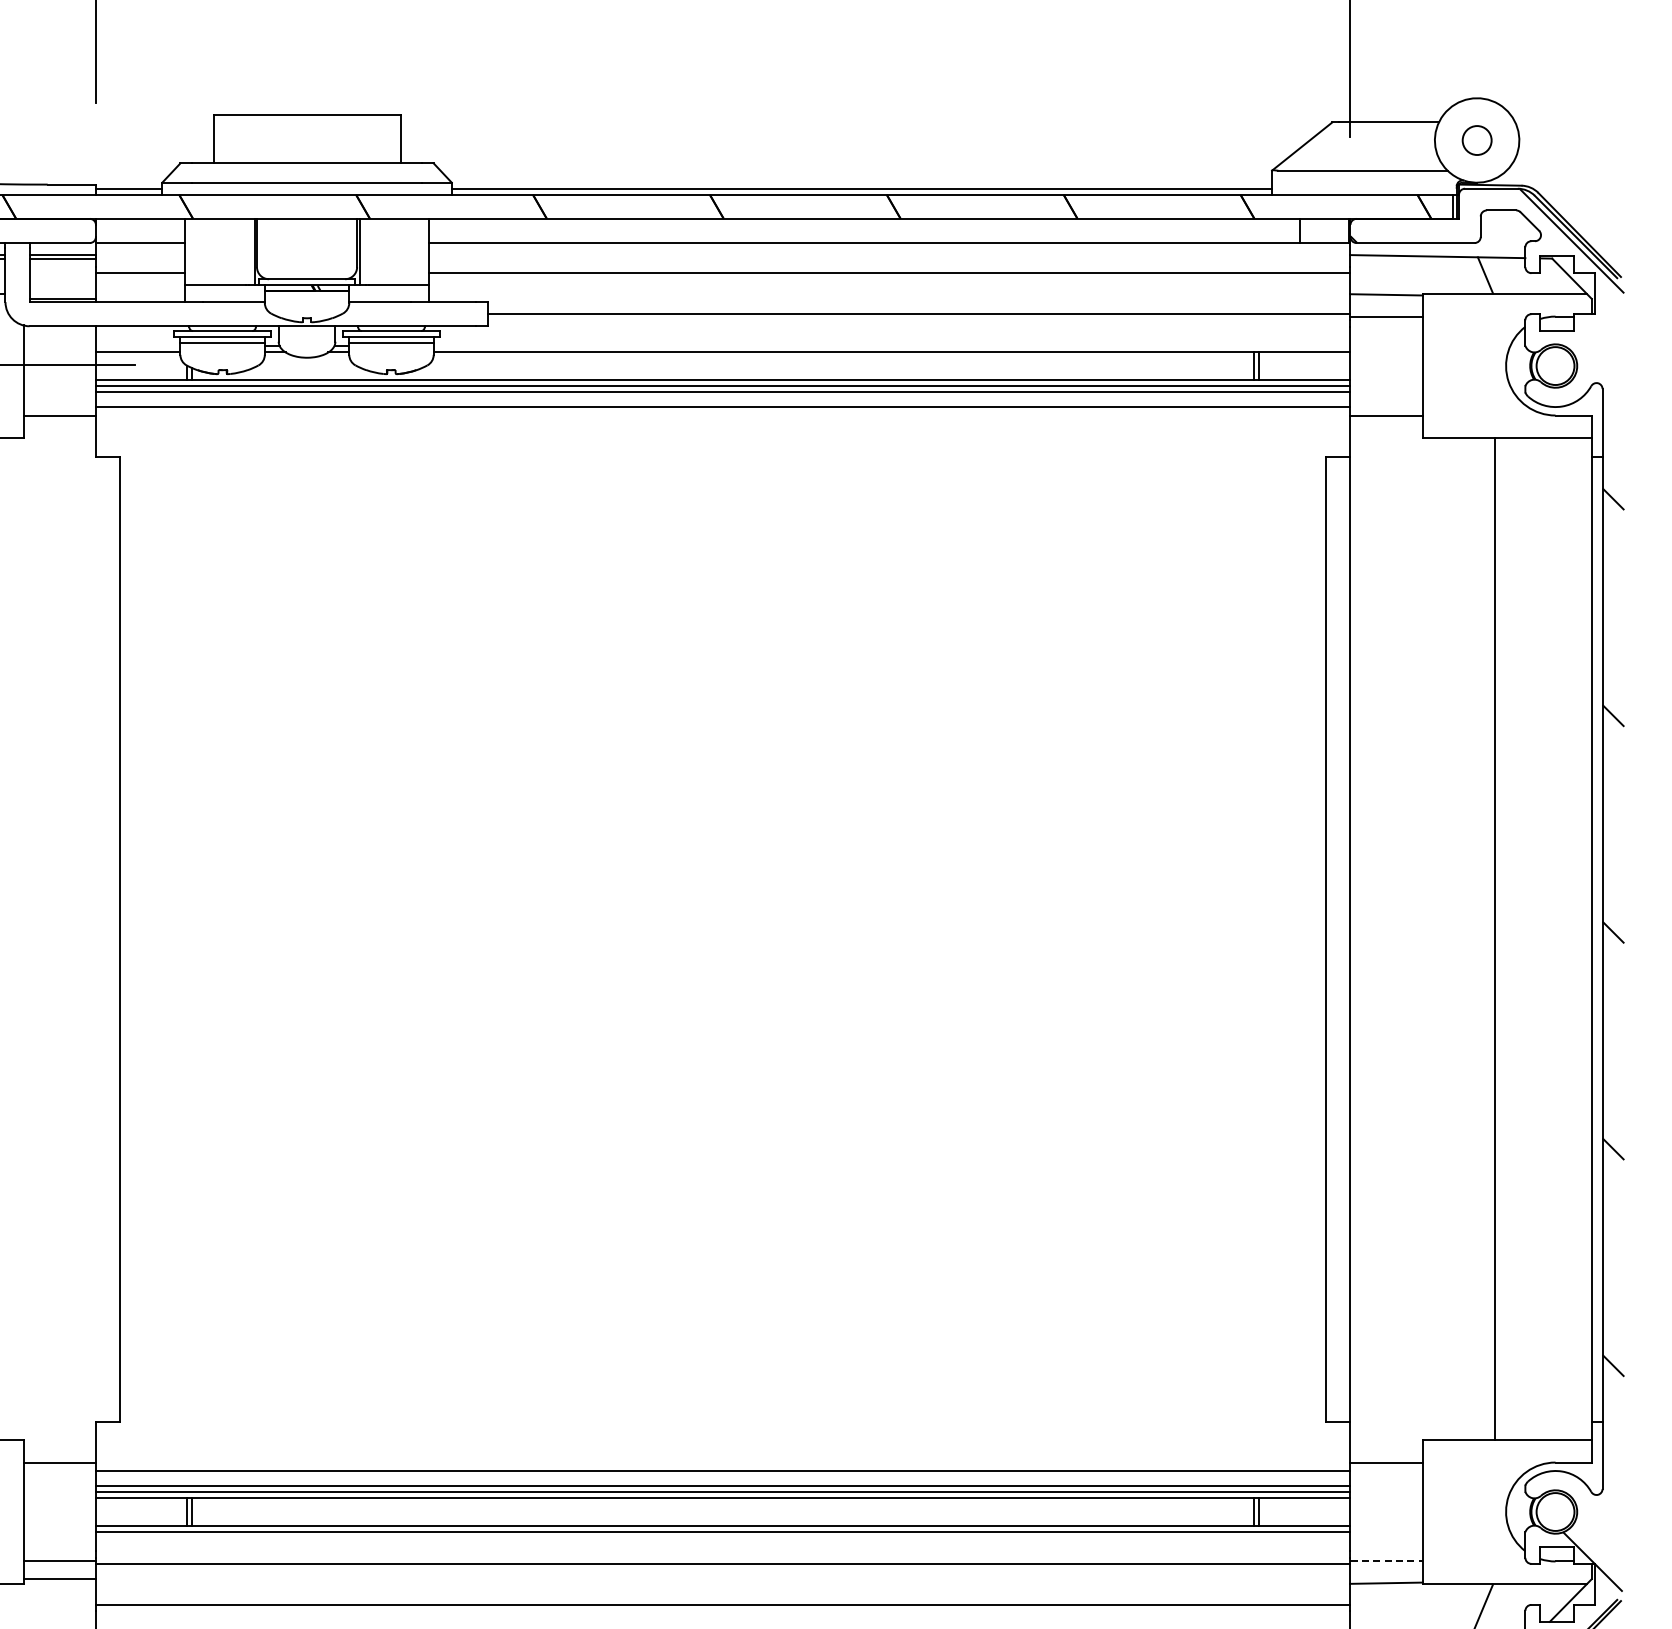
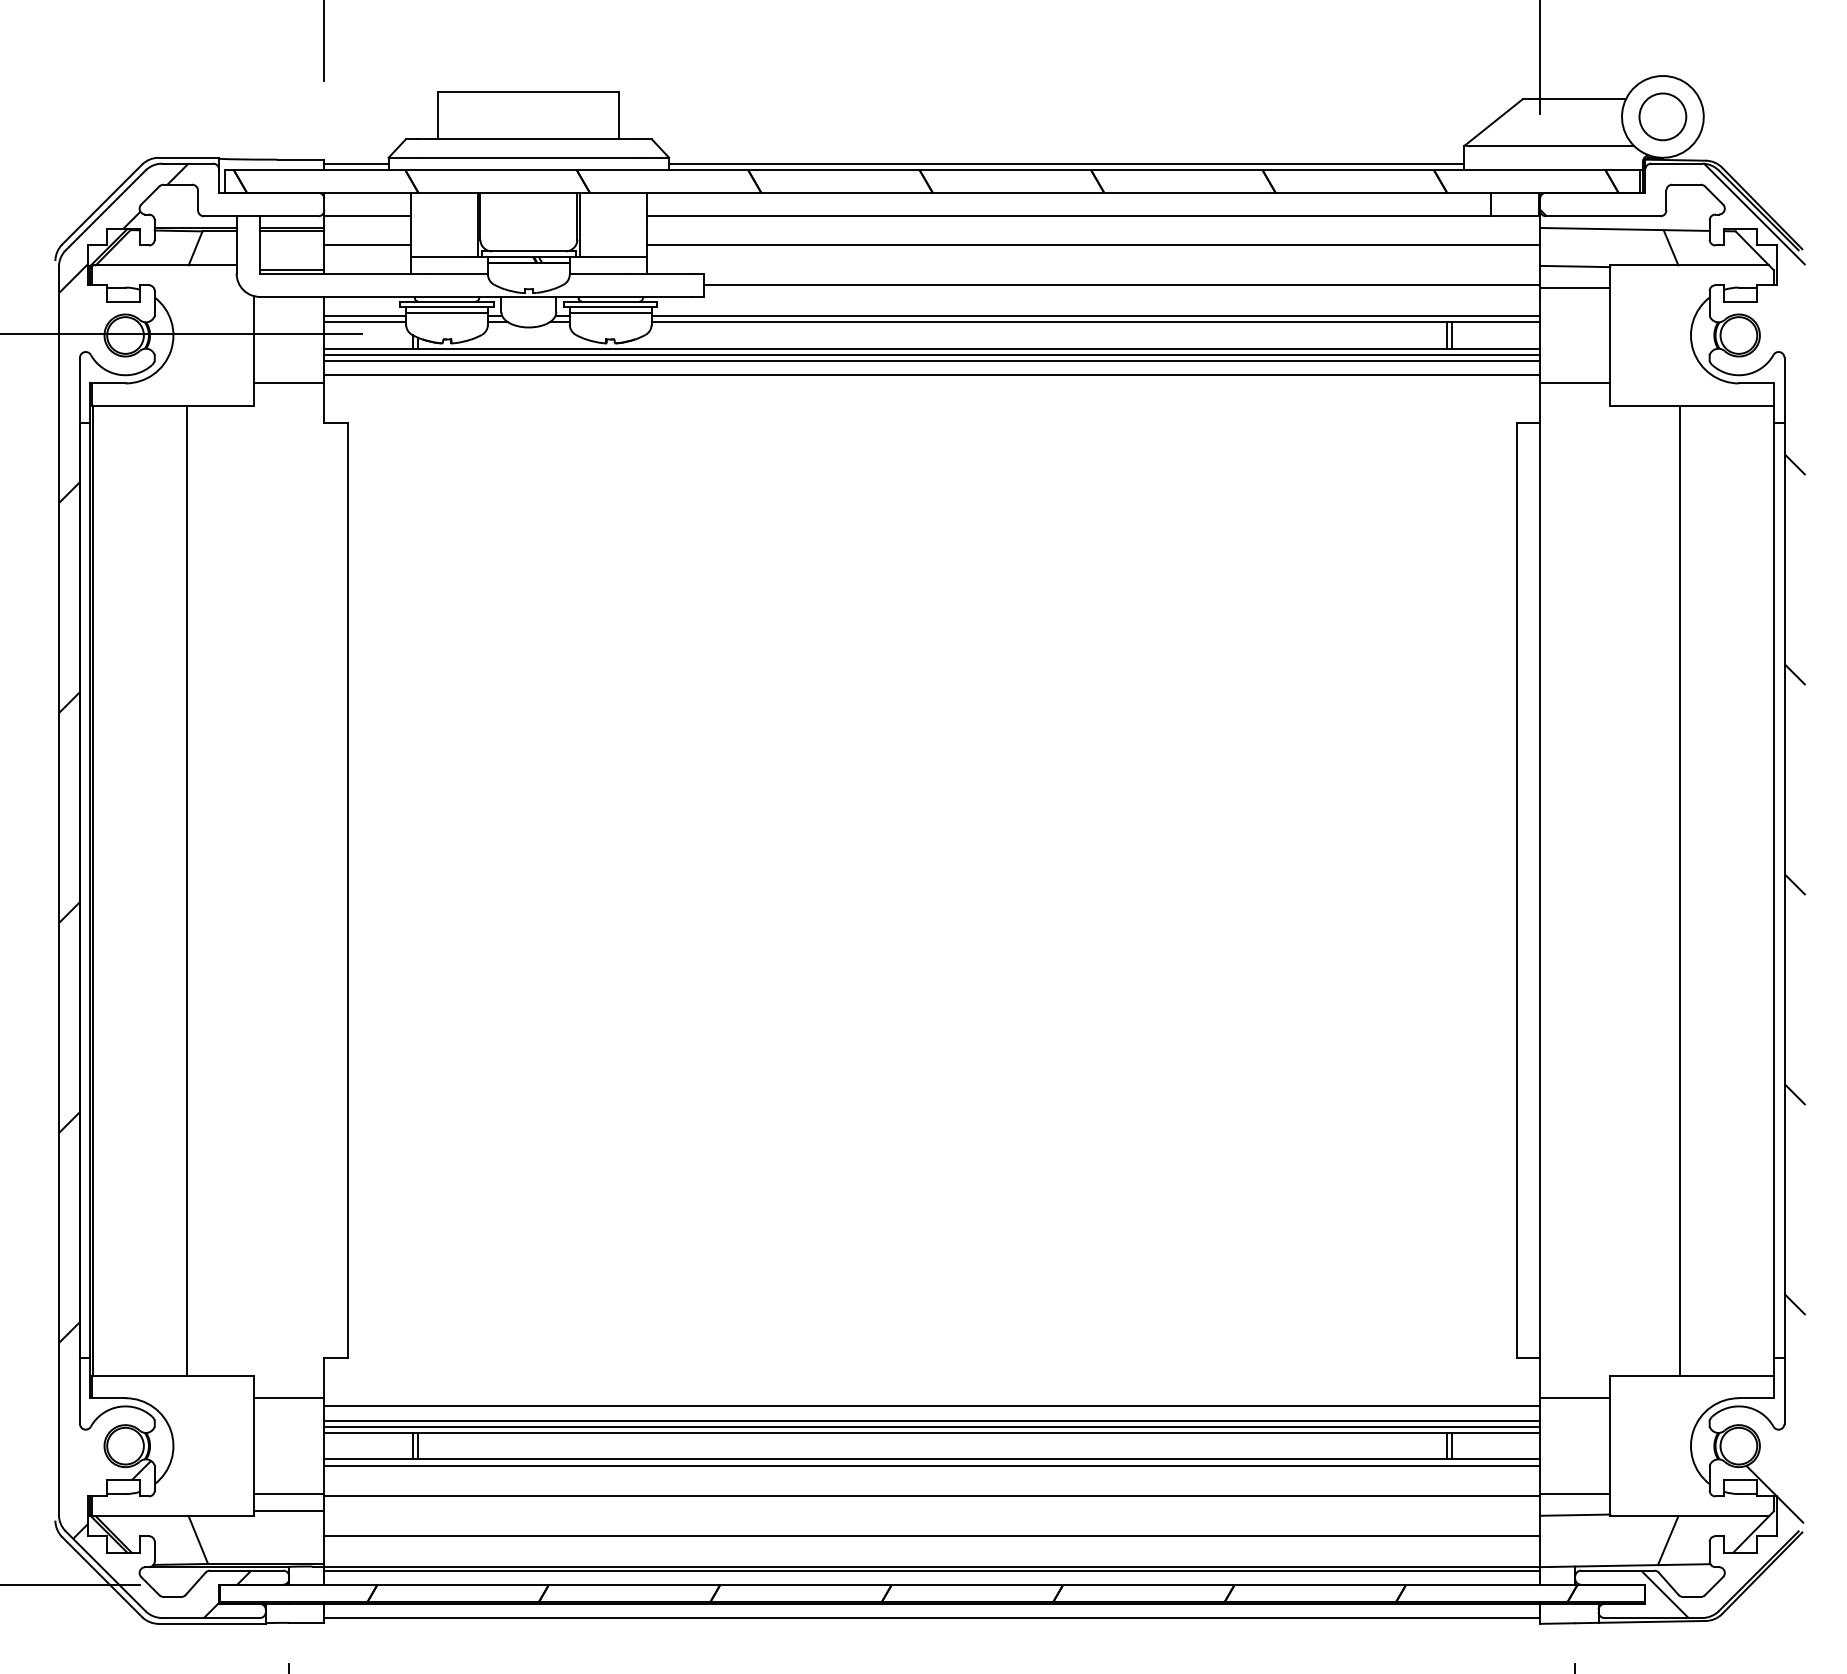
circle: (1476, 140) -> (1662, 116), size x1.67
line: (138, 345) -> (365, 315), added
line: (891, 345) -> (1095, 315), added
line: (1386, 1561) -> (1575, 1494), dashed -> solid

